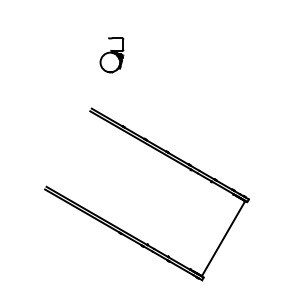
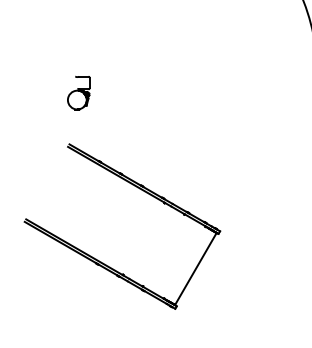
part: (111, 55) -> (78, 93), moved

